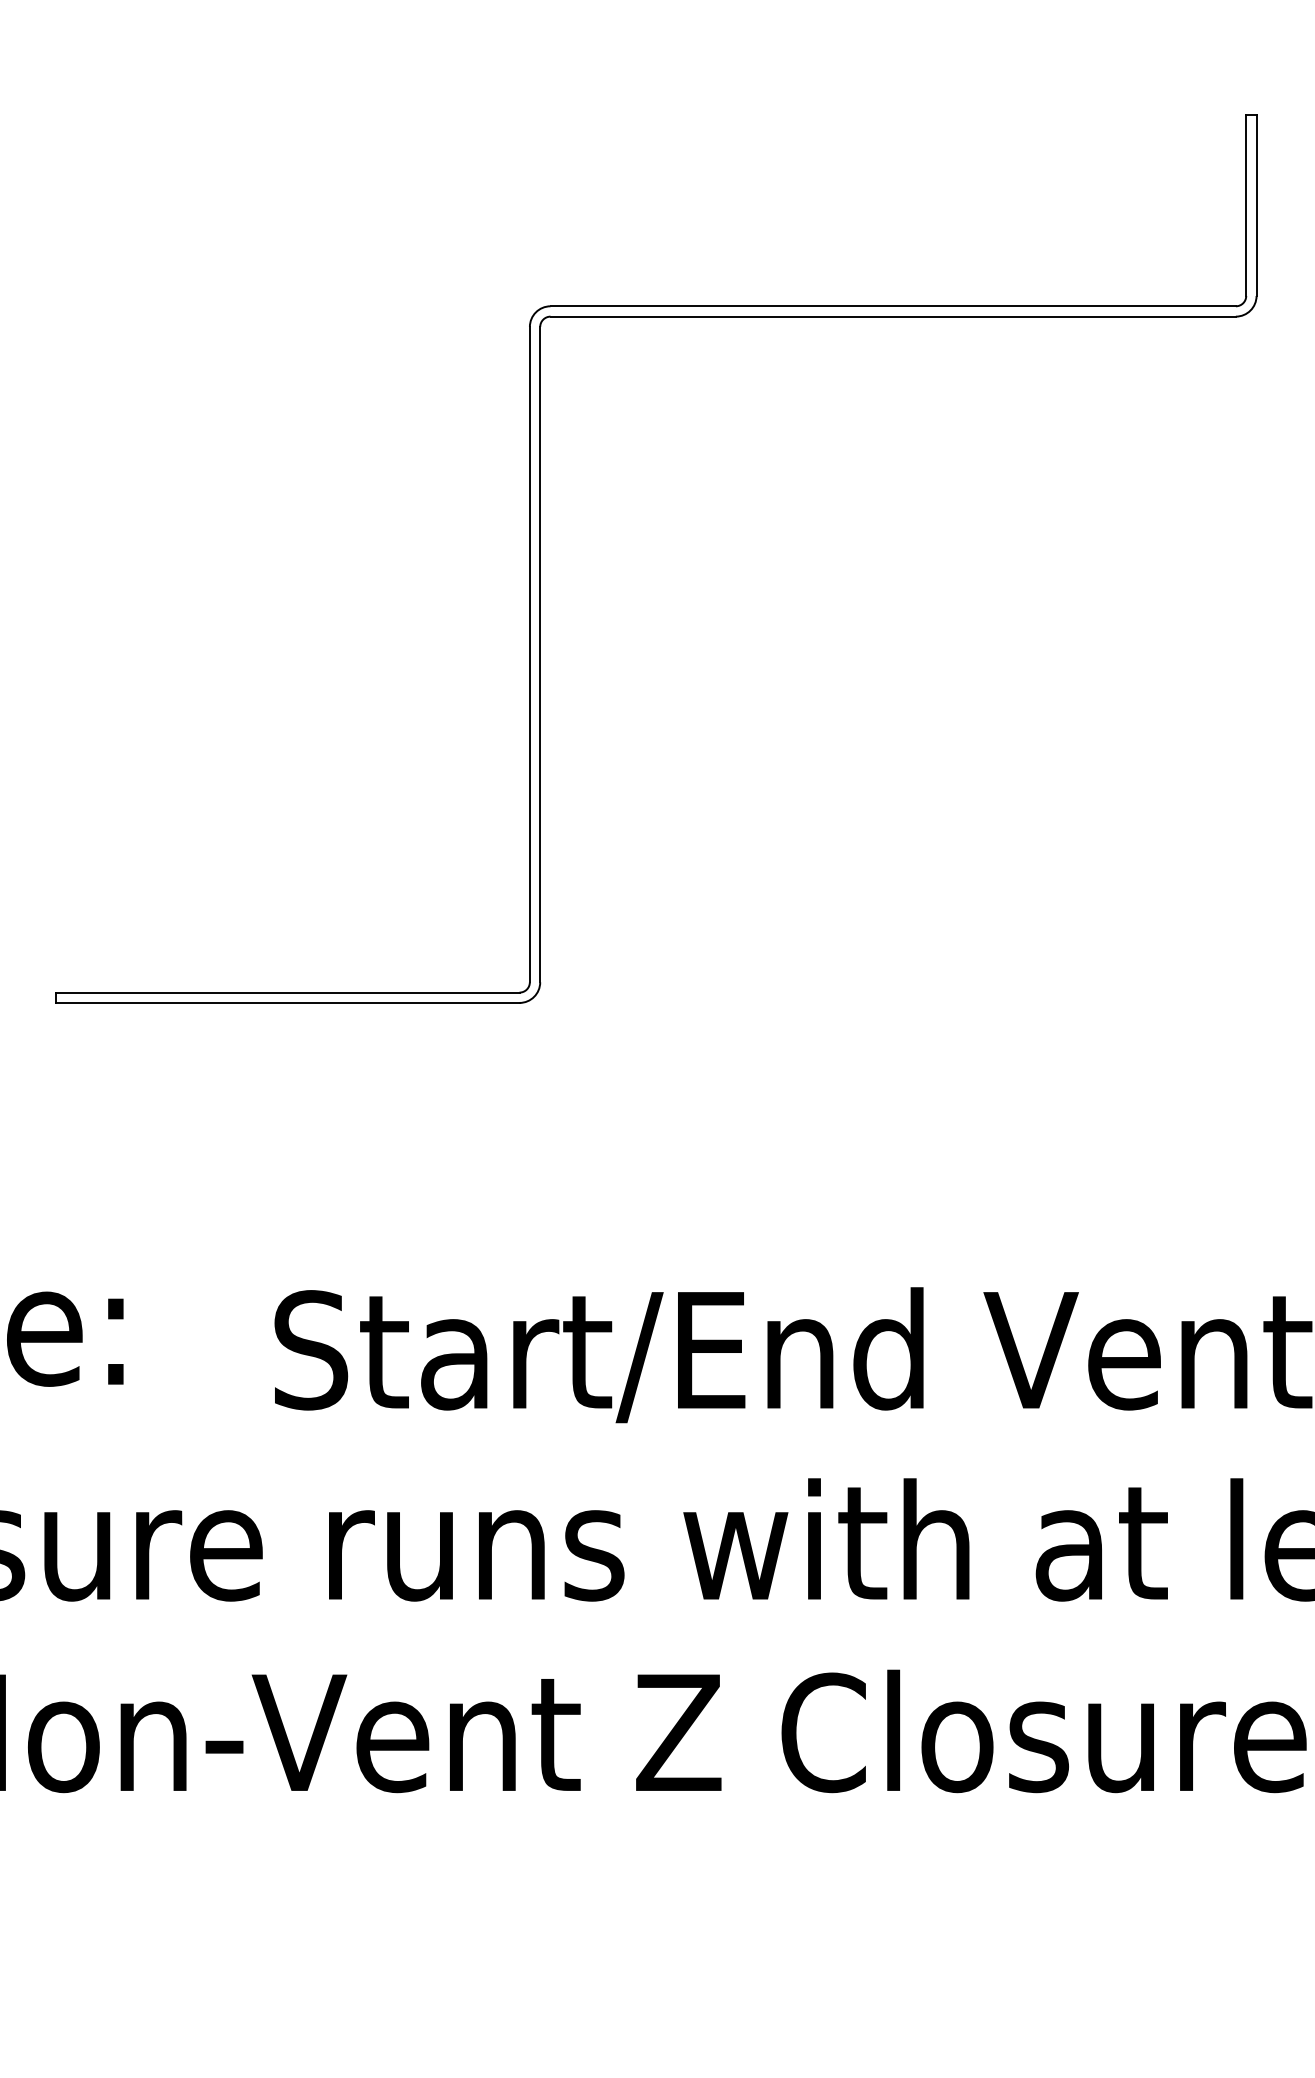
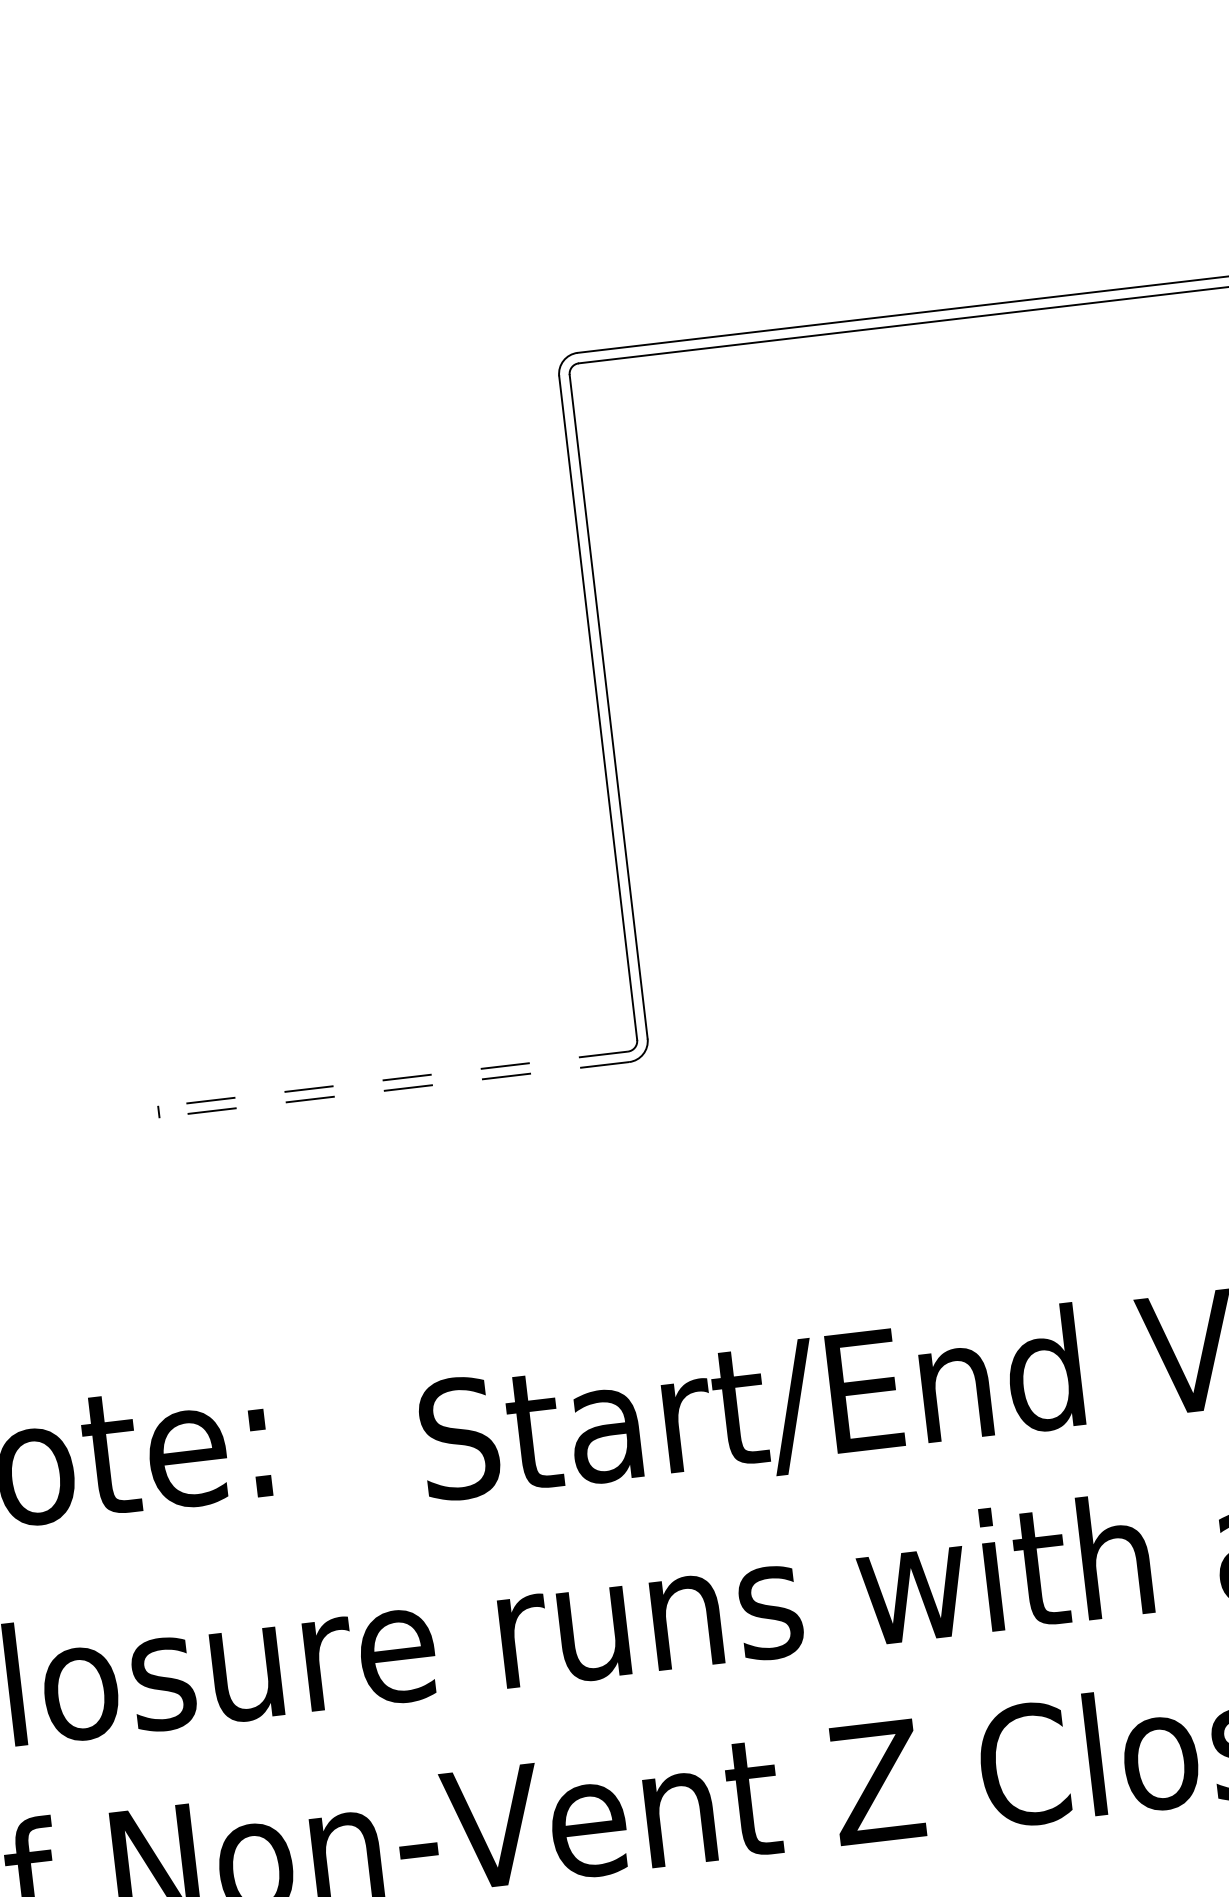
line: (287, 992) -> (392, 1079), solid -> dashed
line: (287, 1002) -> (394, 1089), solid -> dashed

